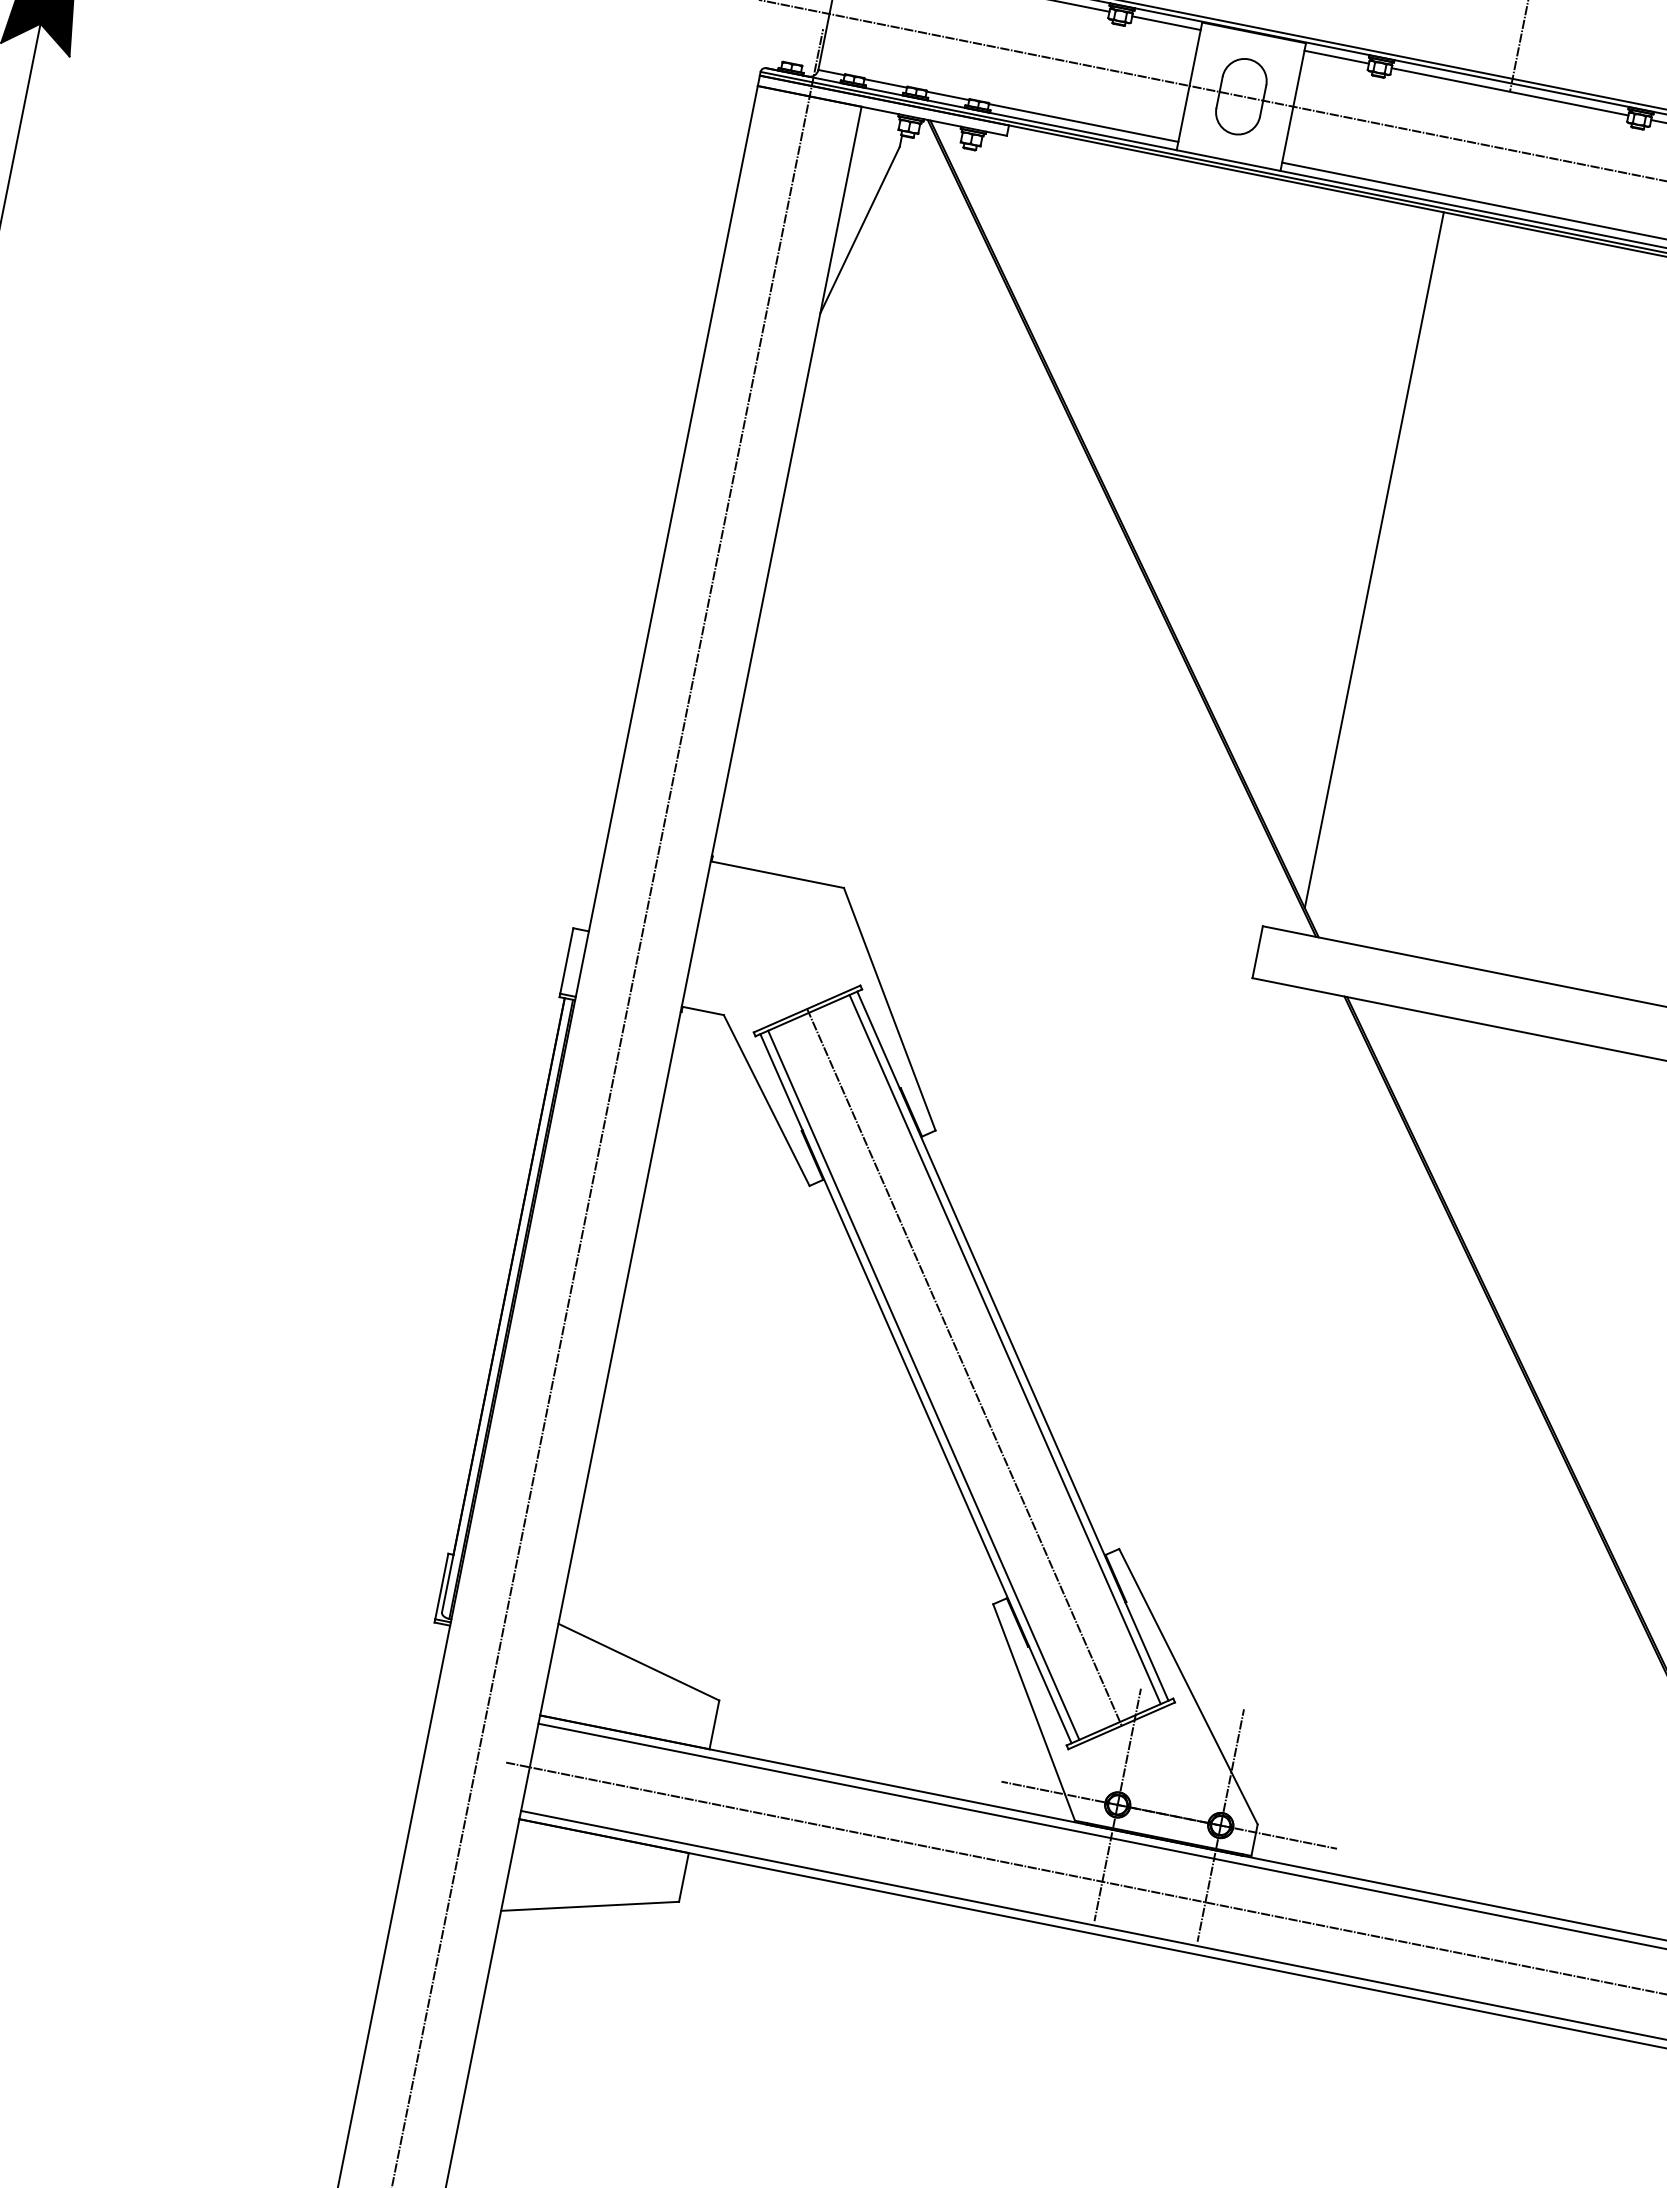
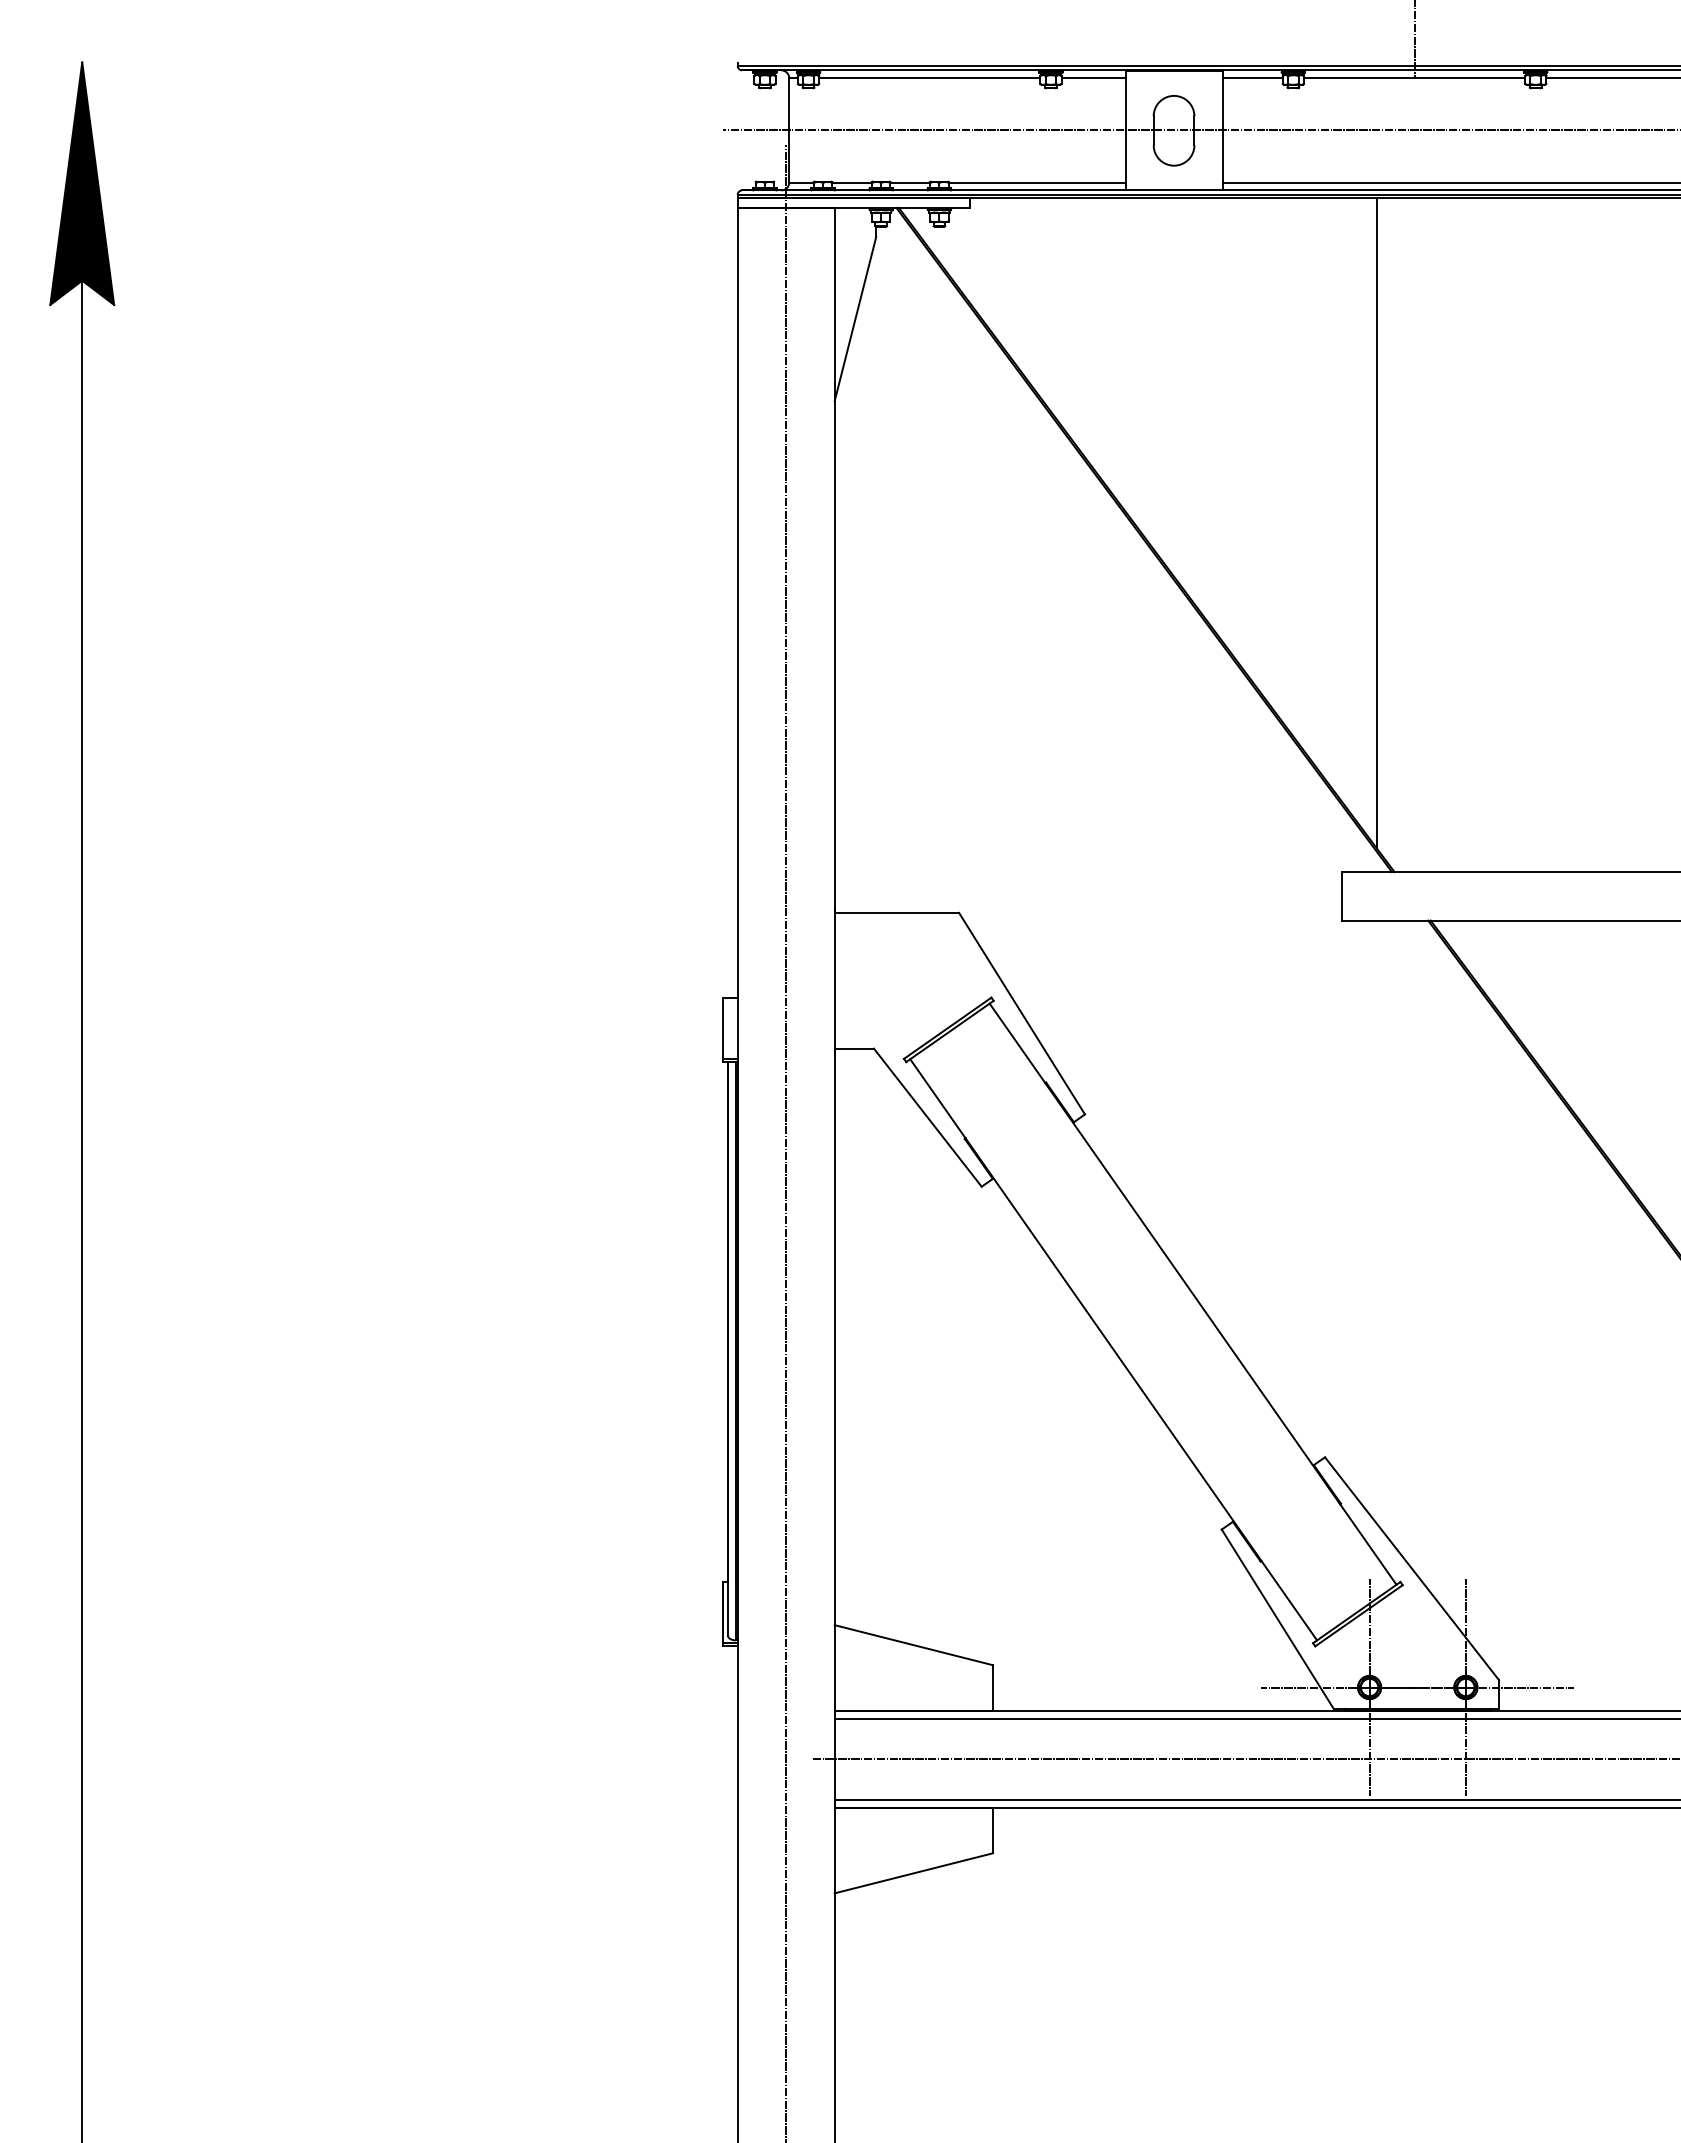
line: (1004, 1349) -> (1186, 1298), removed
line: (964, 1366) -> (1153, 1321), removed
line: (923, 1384) -> (1119, 1344), removed

